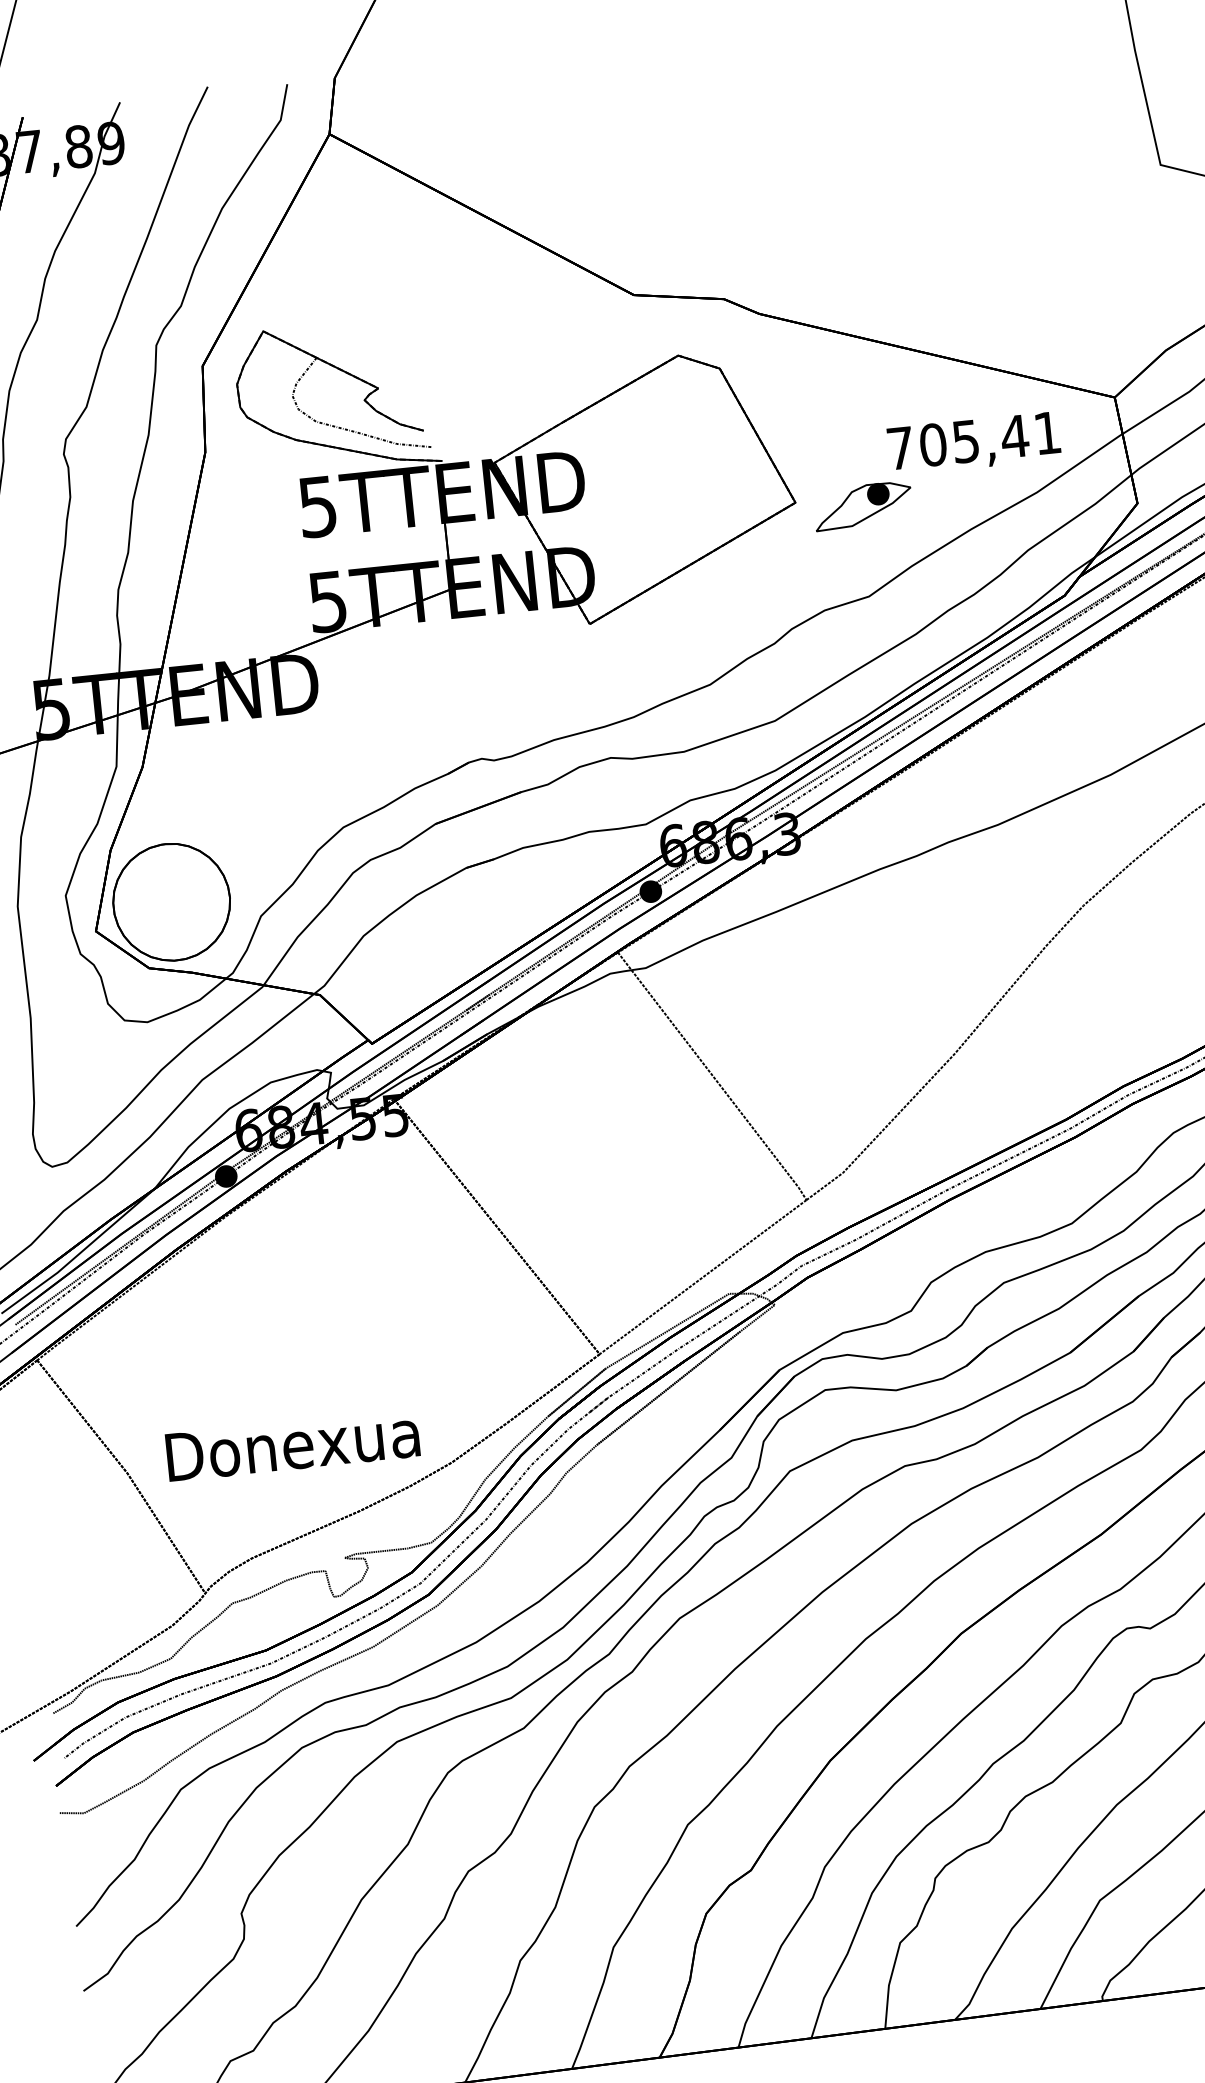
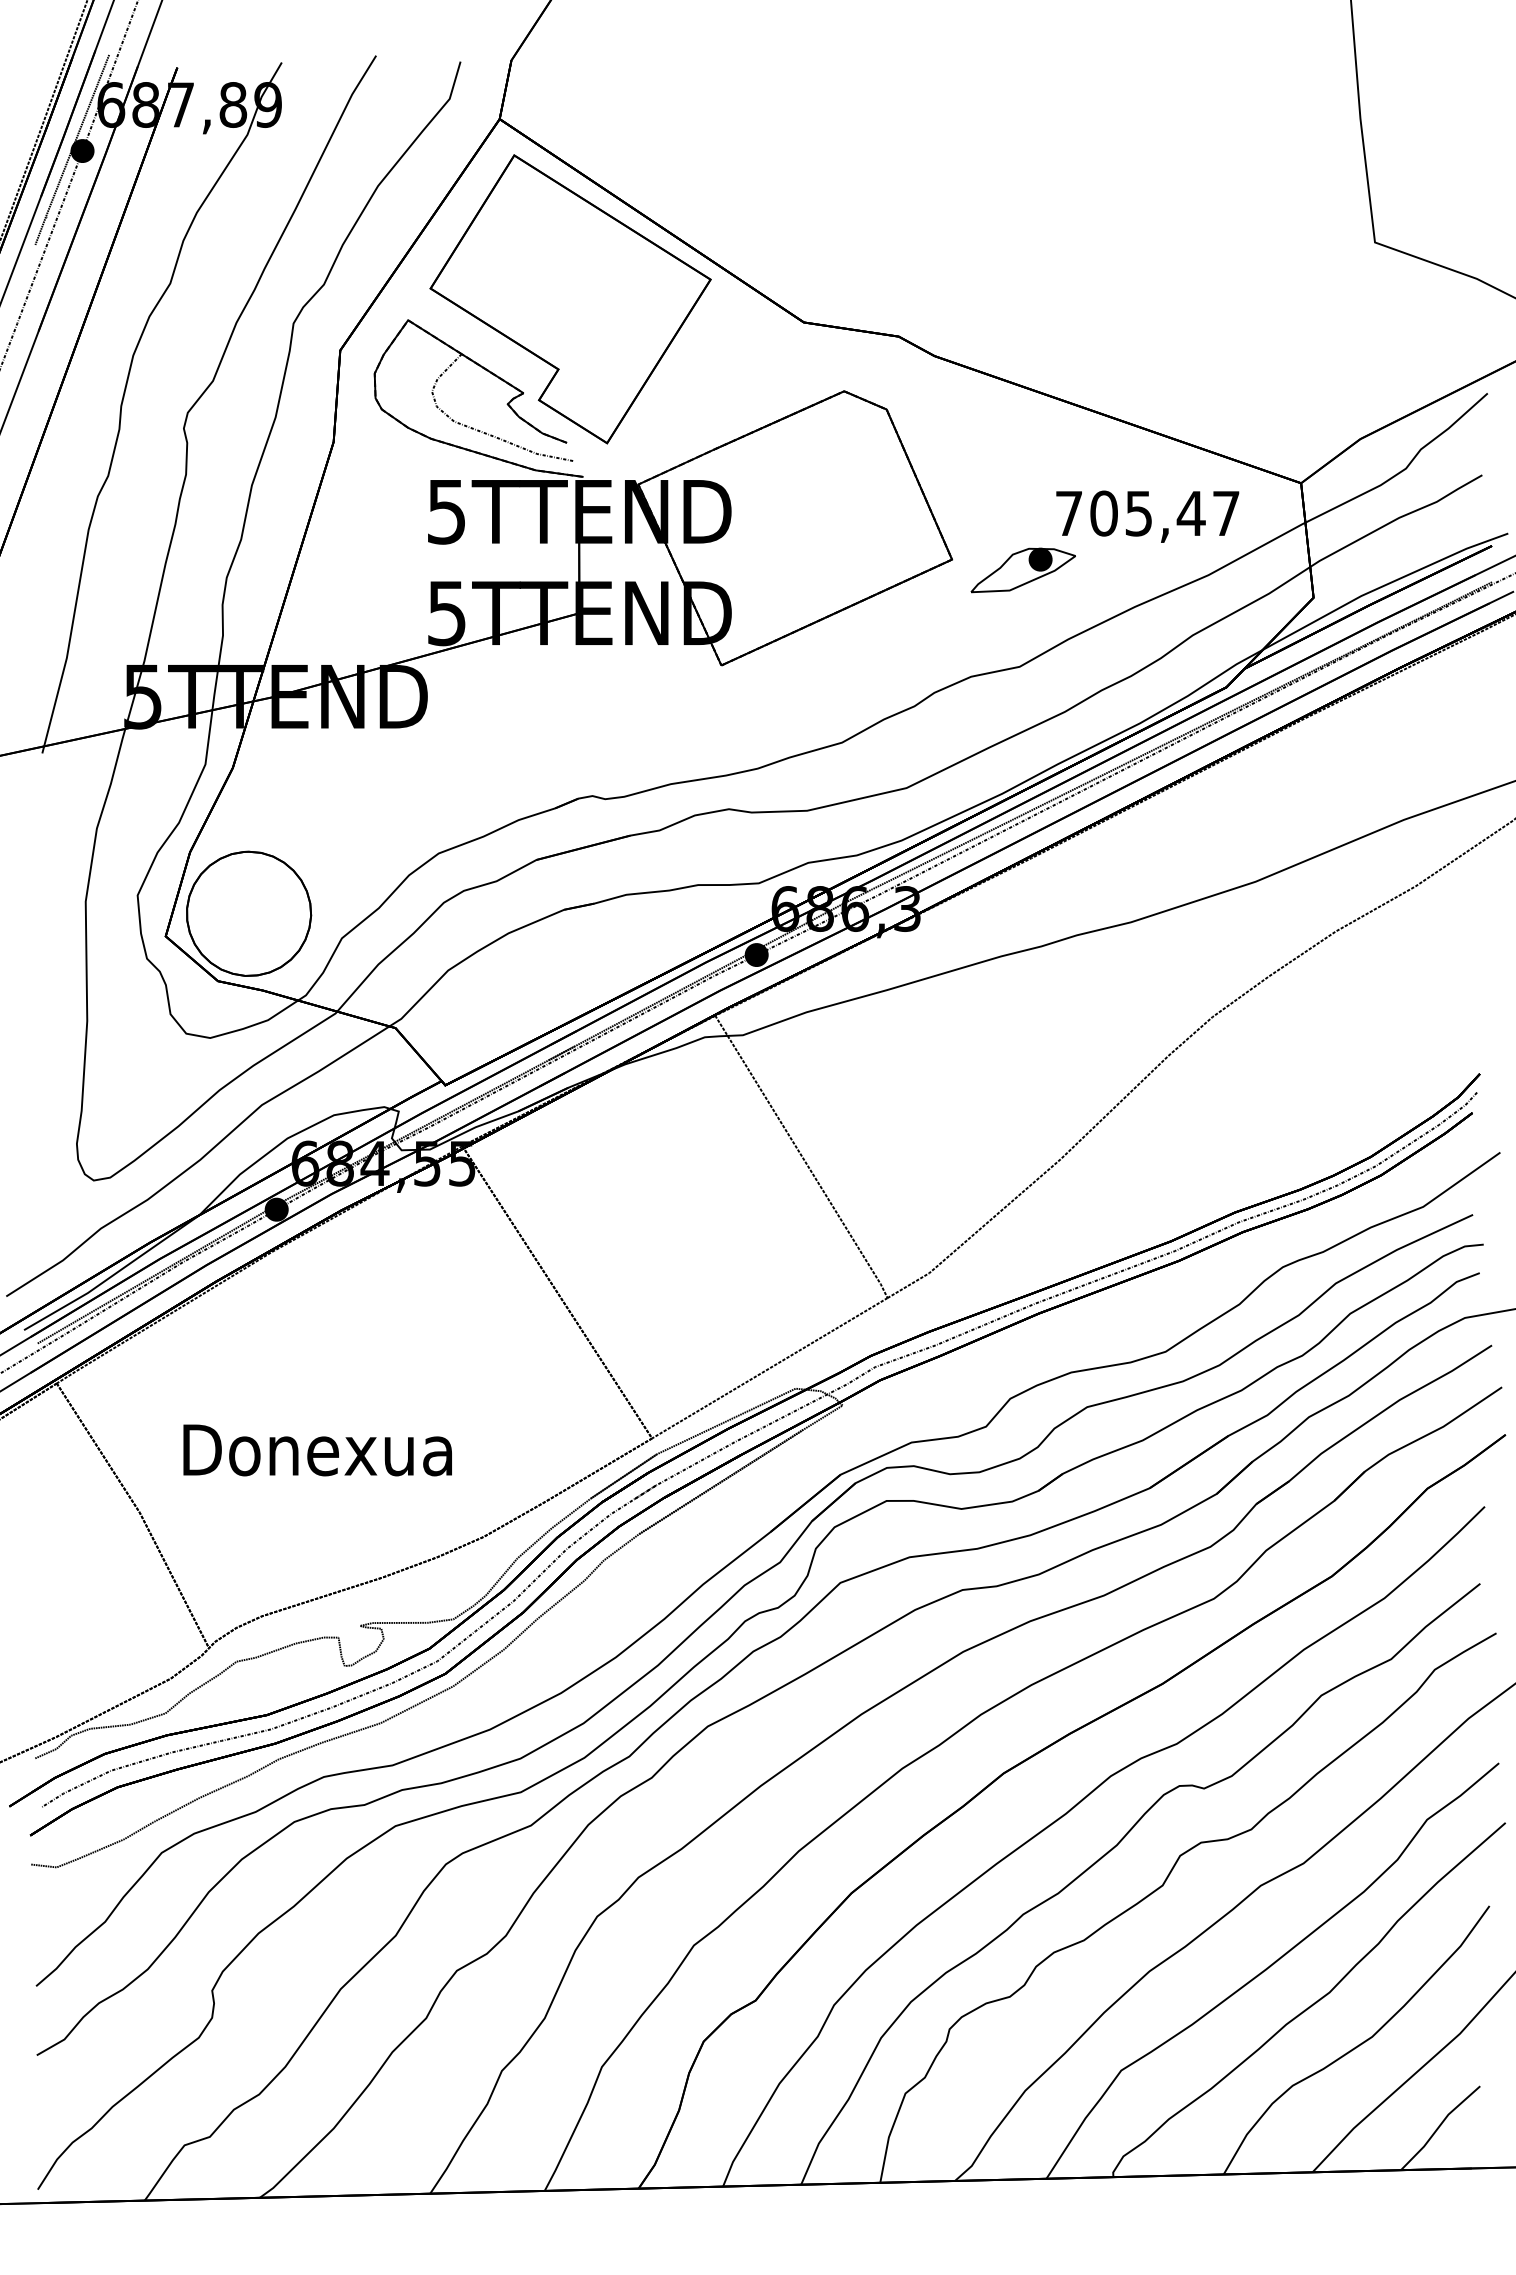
part: (413, 296) -> (570, 299), added
text: (1047, 433) -> (1226, 513), 705,41 -> 705,47
text: (292, 1445) -> (317, 1450), moved

